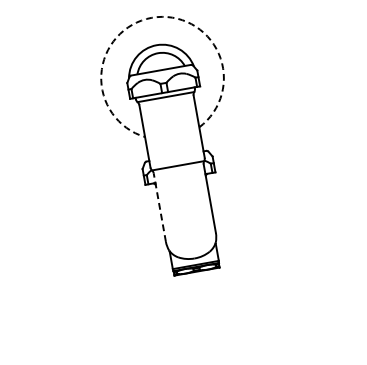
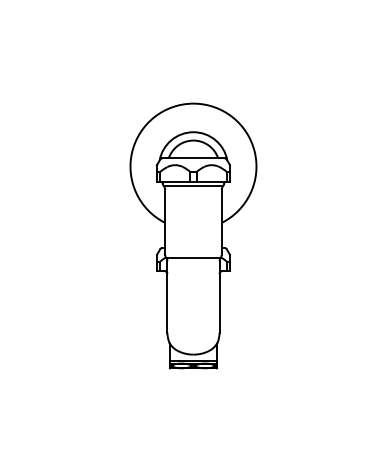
arc: (151, 17) -> (193, 103), dashed -> solid
line: (159, 207) -> (167, 296), dashed -> solid

